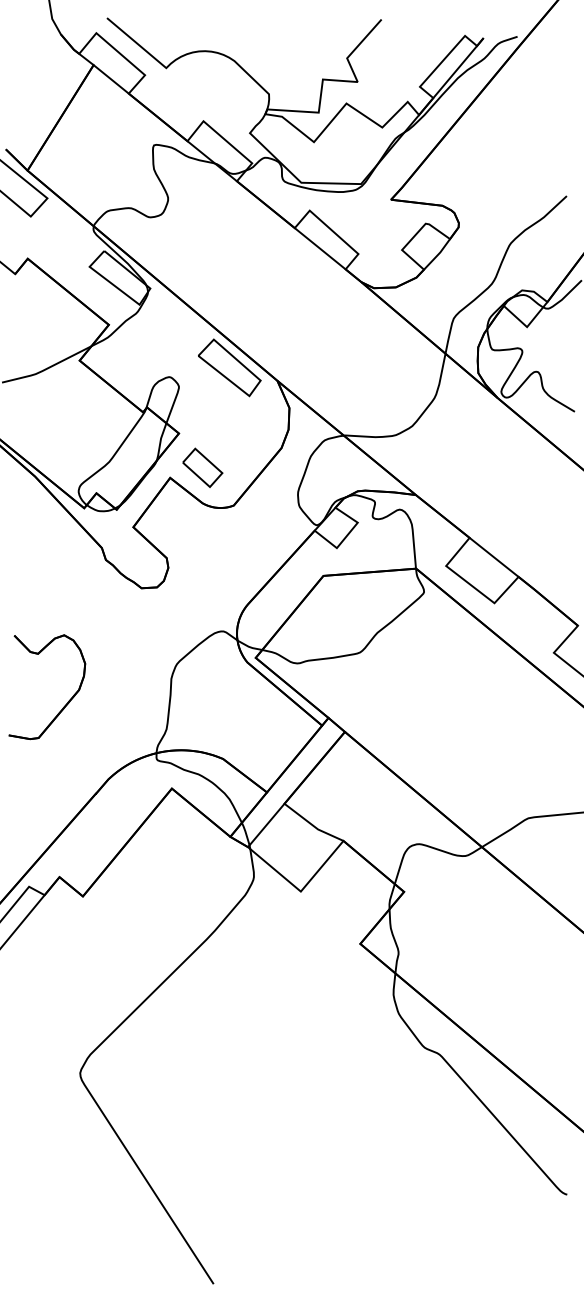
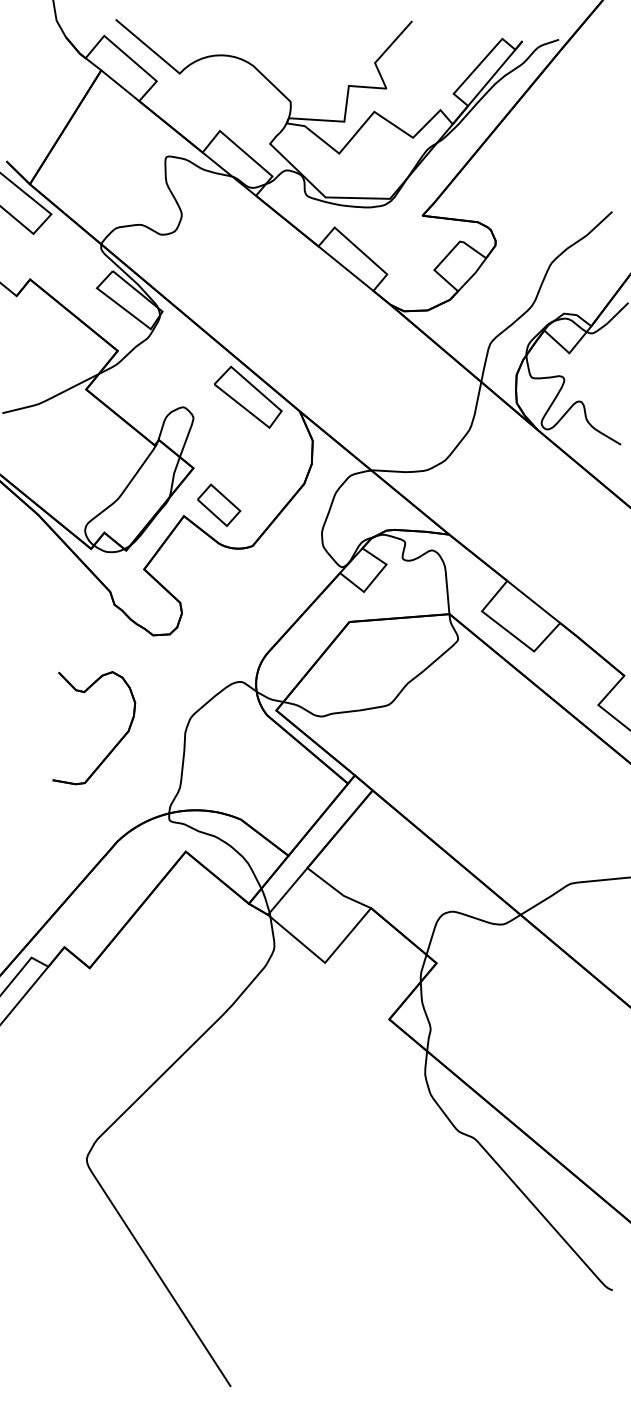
part: (67, 701) -> (116, 743), moved

